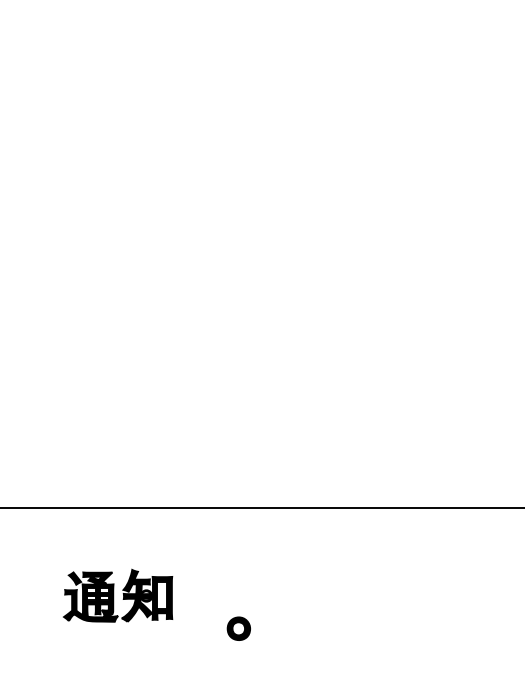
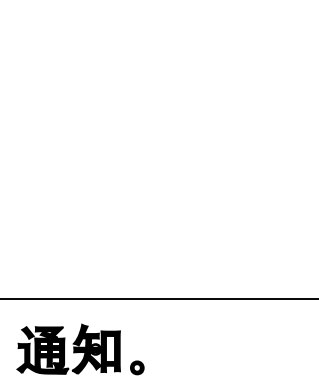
part: (117, 594) -> (68, 348), size x1.67

